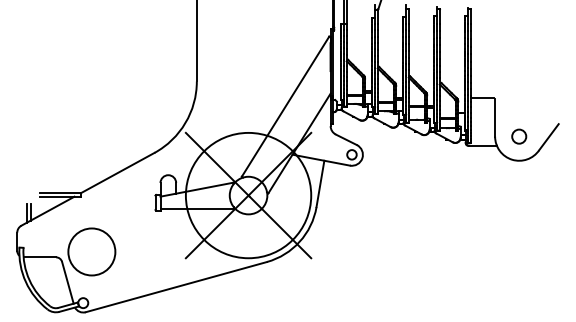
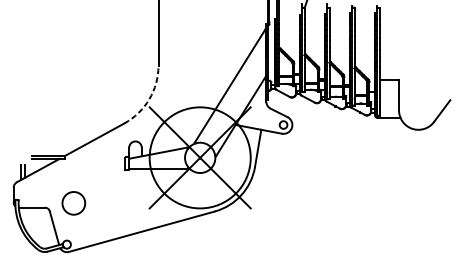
arc: (185, 123) -> (149, 99), solid -> dashed
circle: (519, 136) -> (418, 110), removed
circle: (91, 251) -> (73, 202), size x0.6

